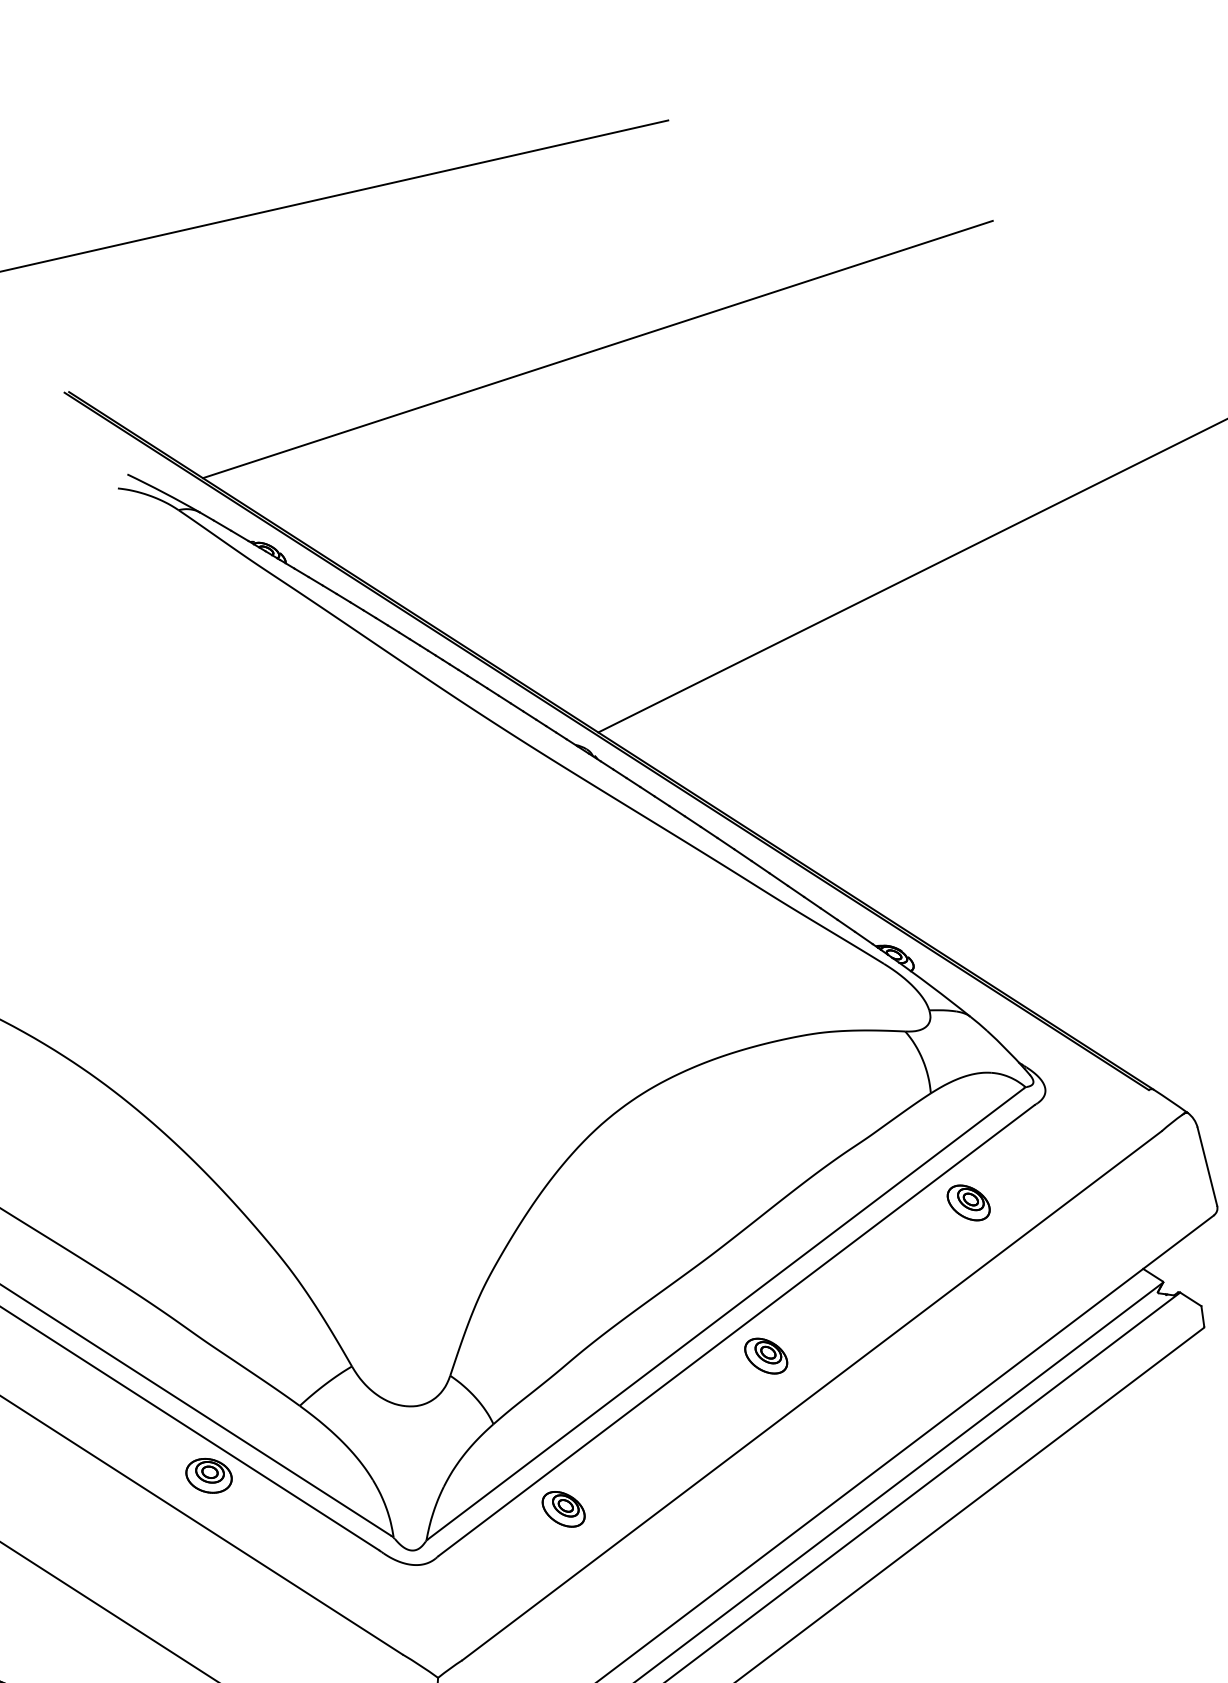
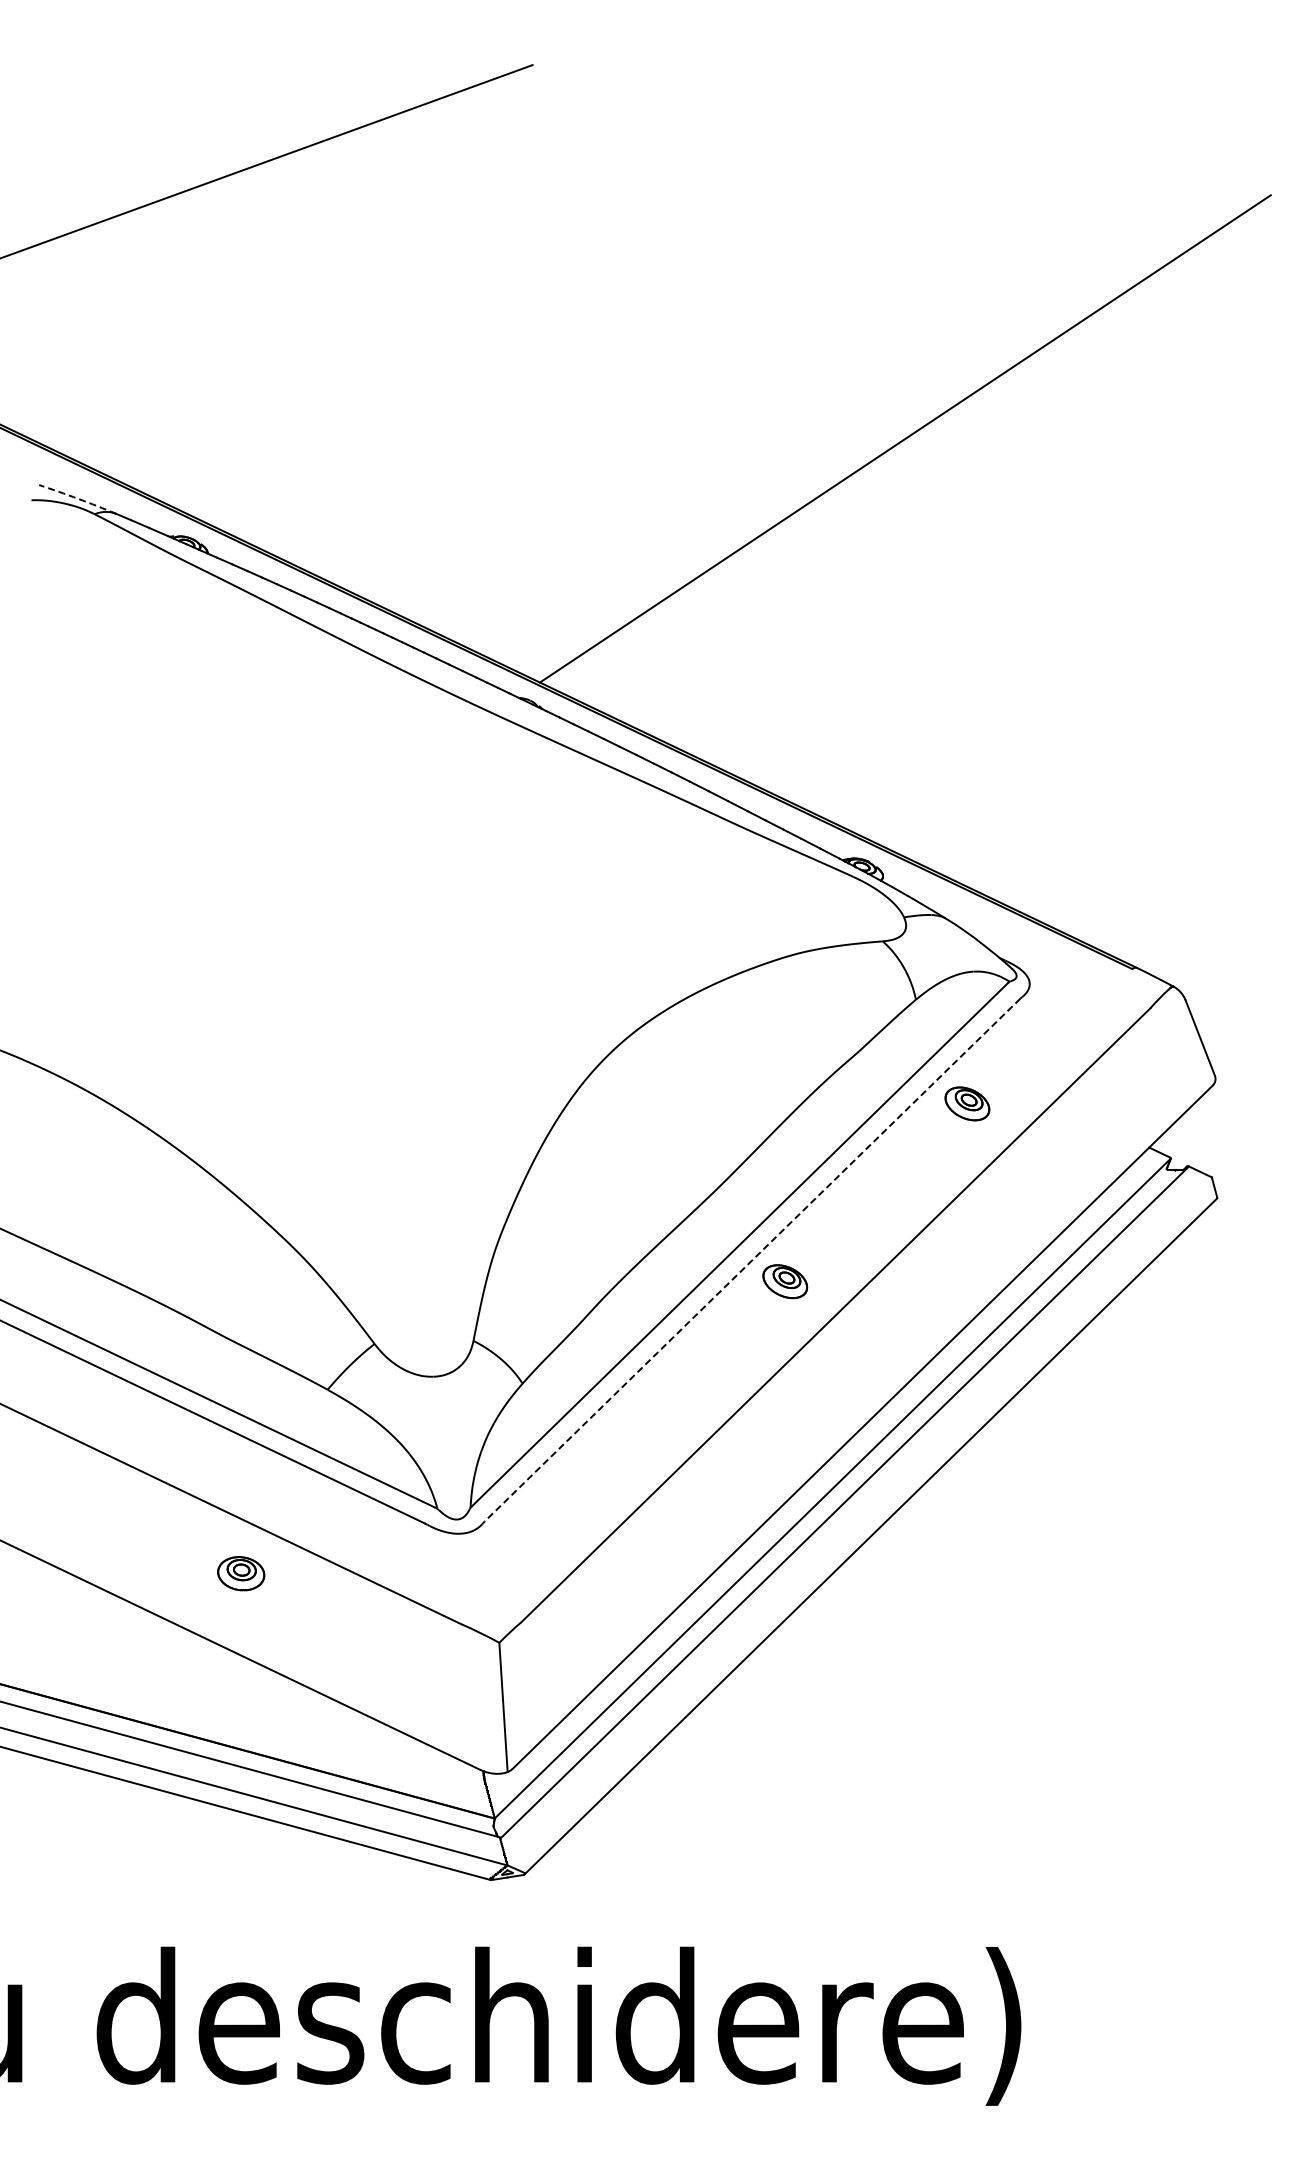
line: (597, 349) -> (490, 301), removed
arc: (164, 492) -> (78, 498), solid -> dashed
line: (736, 1331) -> (752, 1260), solid -> dashed
part: (209, 1475) -> (241, 1573), moved
part: (563, 1509) -> (602, 1459), removed

